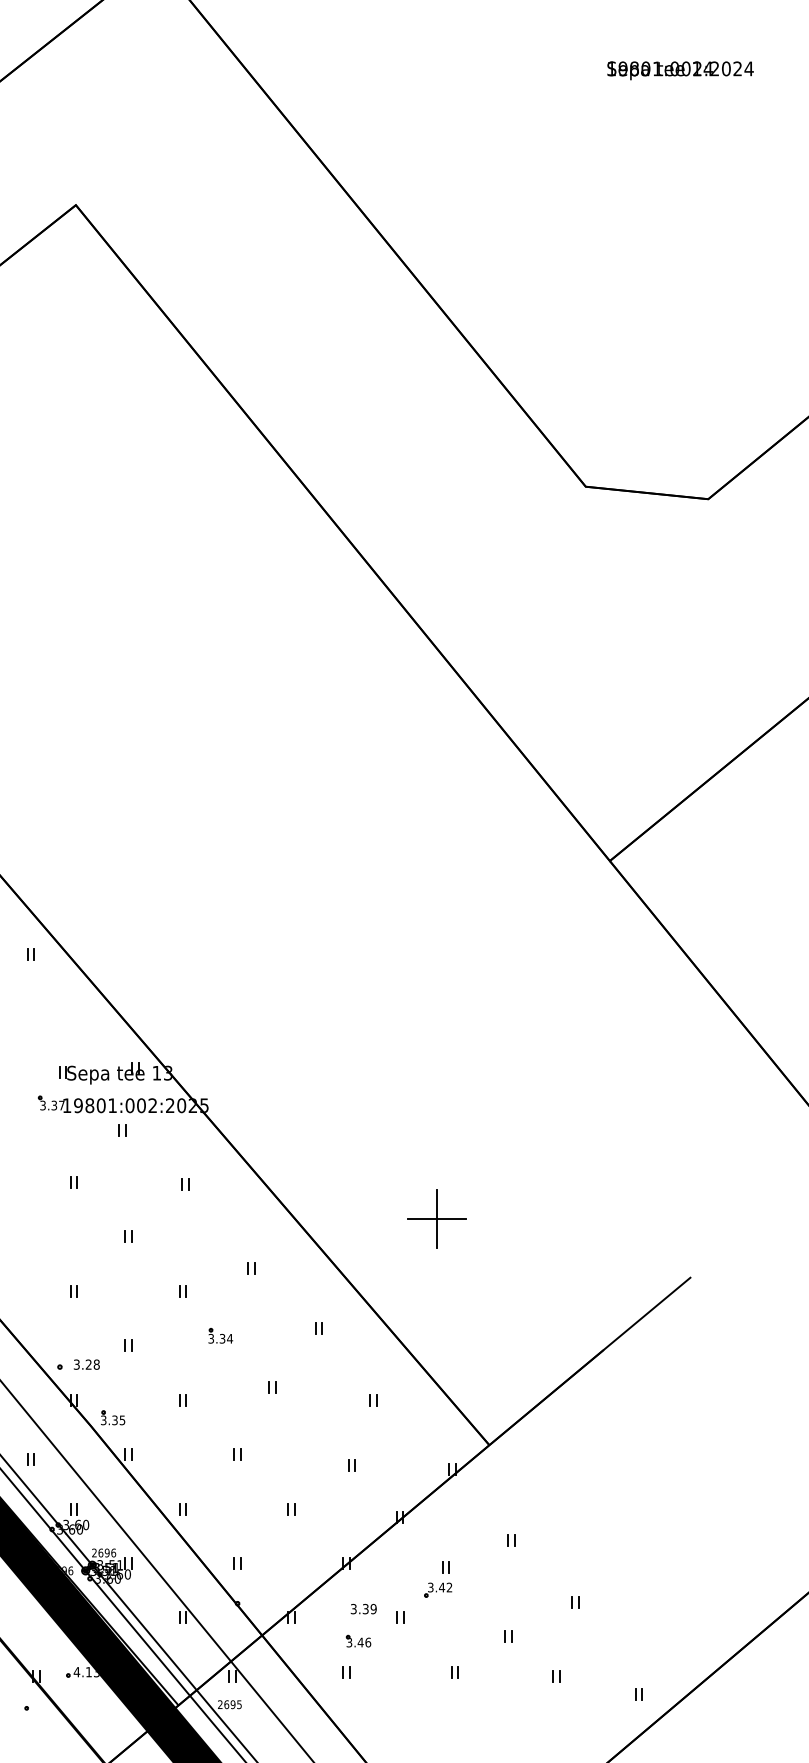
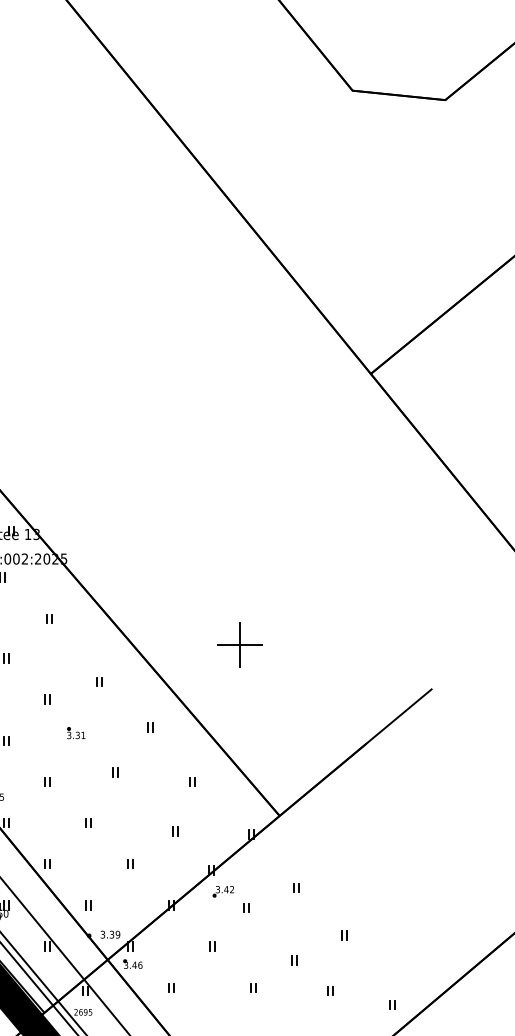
text: (230, 1338) -> (83, 735), 3.34 -> 3.31
part: (438, 1589) -> (223, 891), moved
text: (363, 1609) -> (110, 934), moved
part: (358, 1640) -> (132, 963), moved

